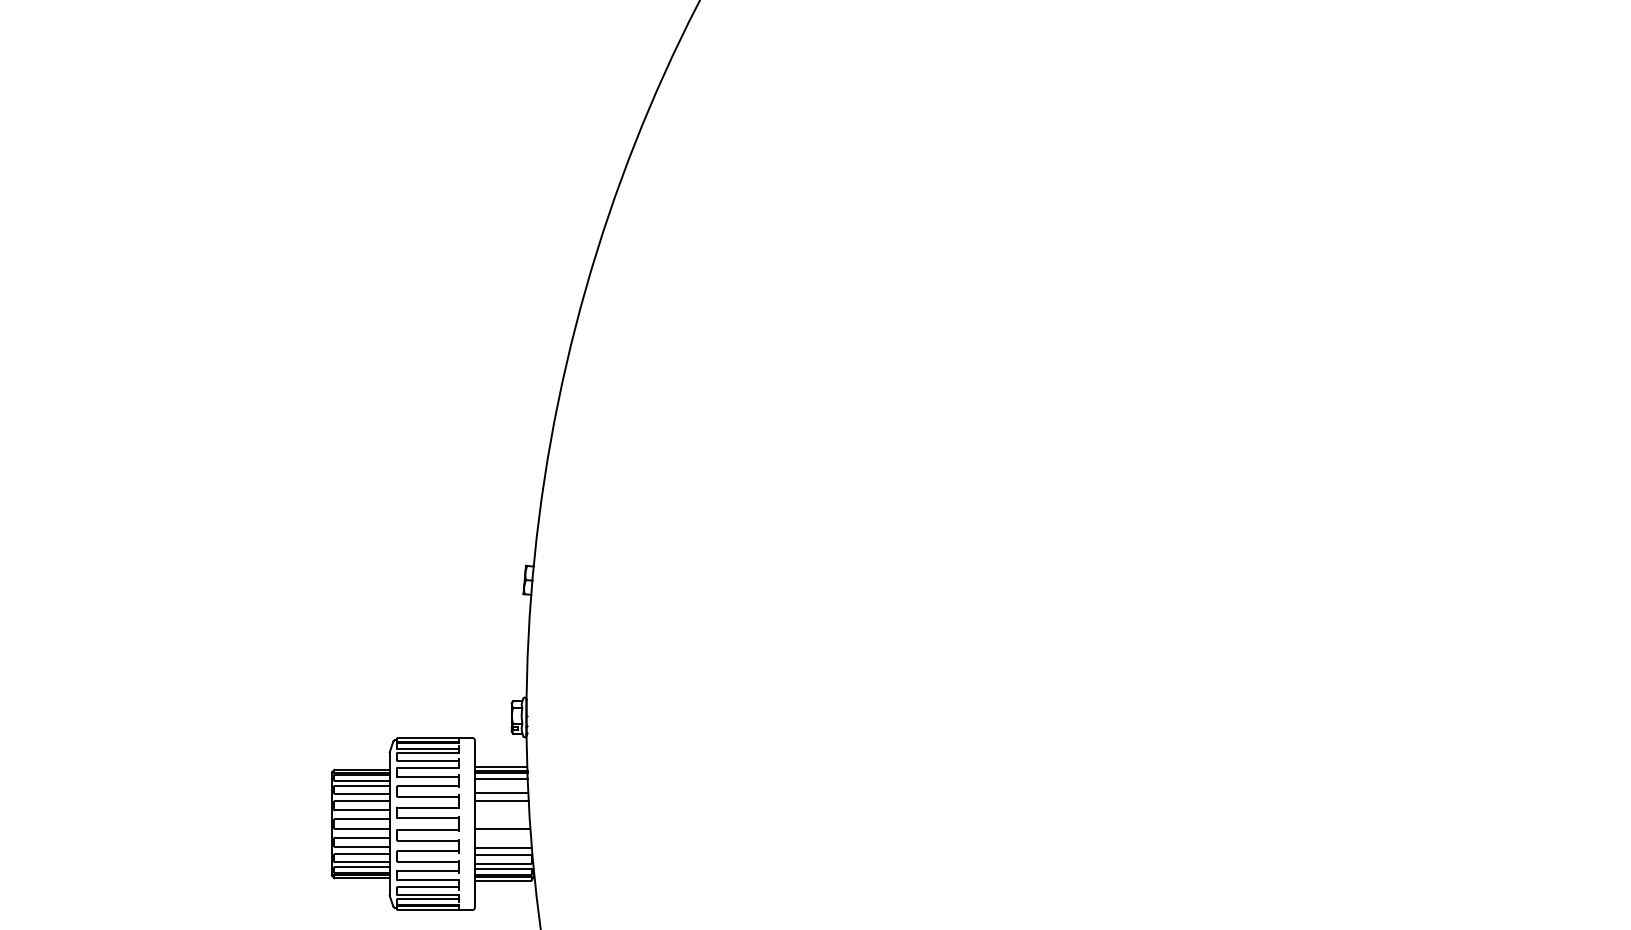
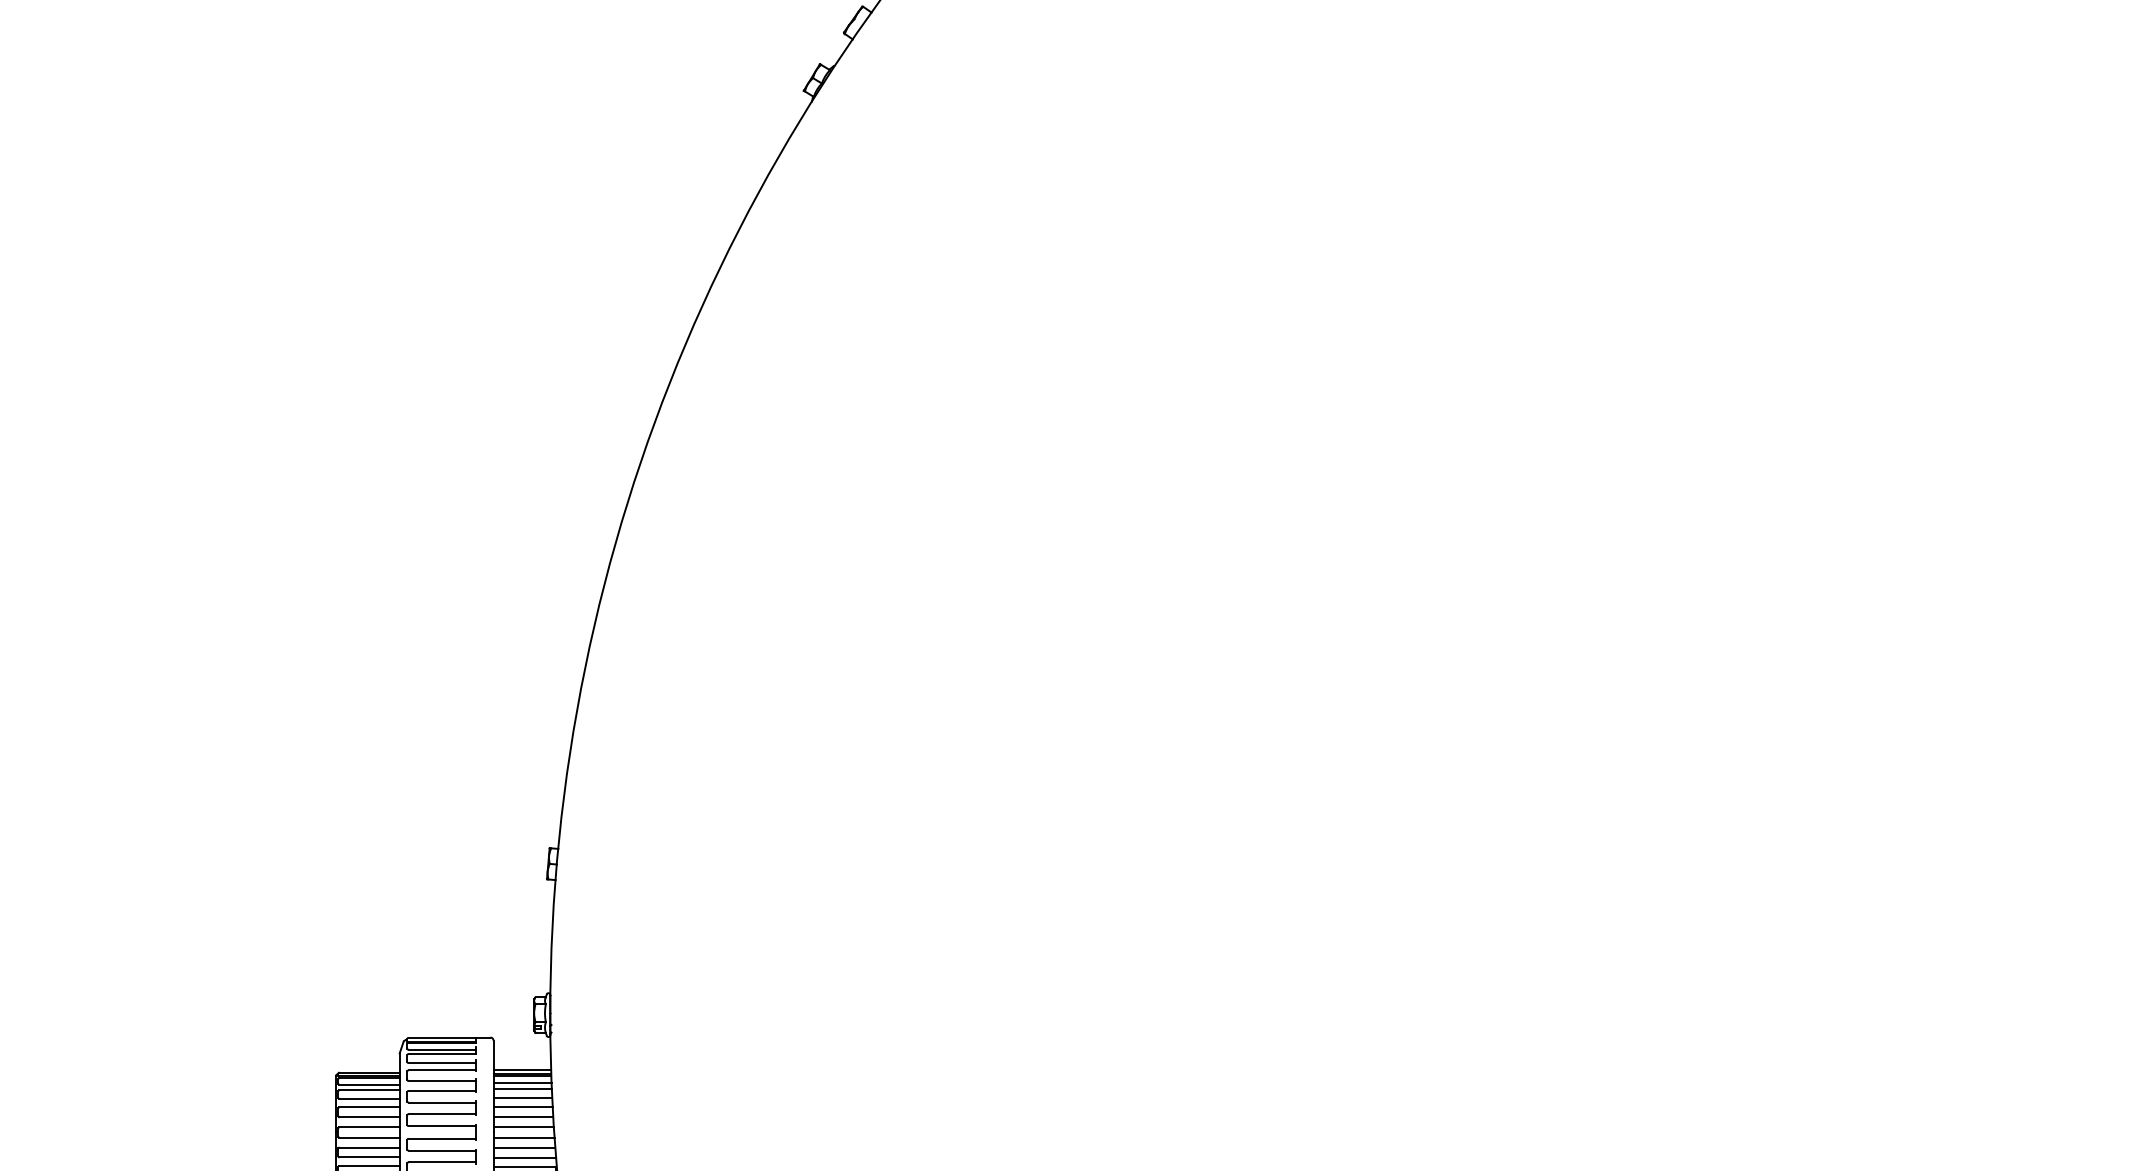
line: (501, 784) -> (522, 1088), added
line: (502, 809) -> (523, 1116), added
line: (502, 819) -> (523, 1127), added
line: (503, 838) -> (524, 1148), added

